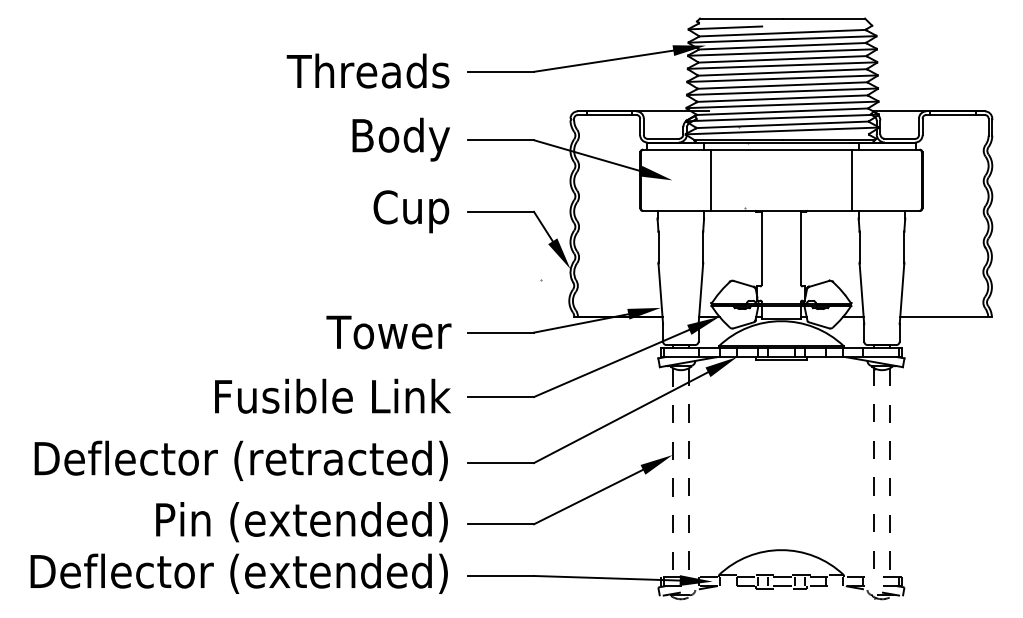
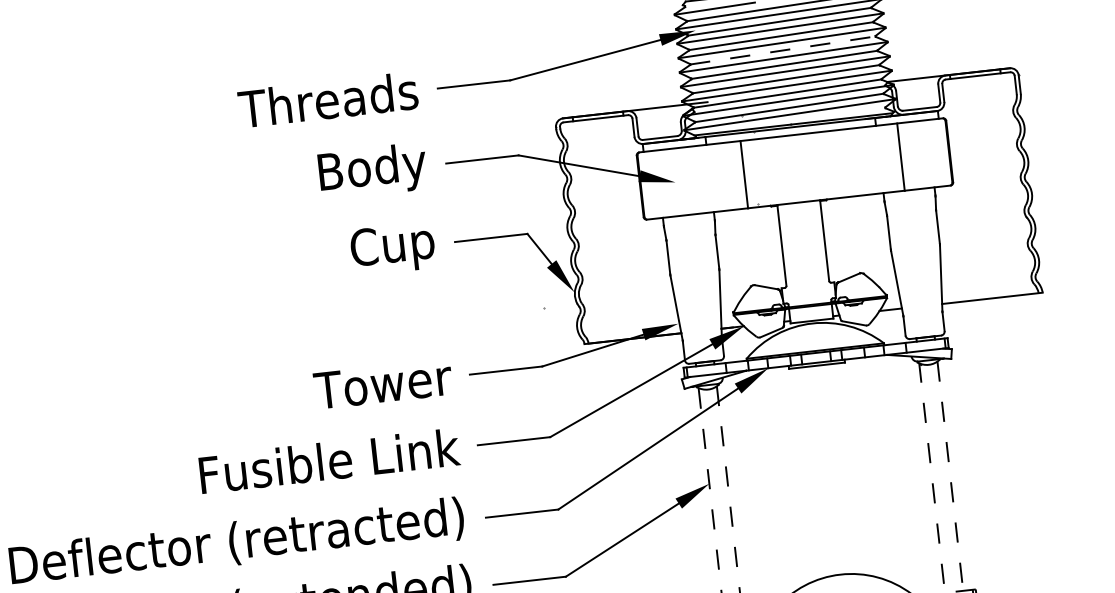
line: (782, 72) -> (782, 50), solid -> dashed
line: (711, 180) -> (744, 174), moved
line: (852, 180) -> (901, 157), moved

